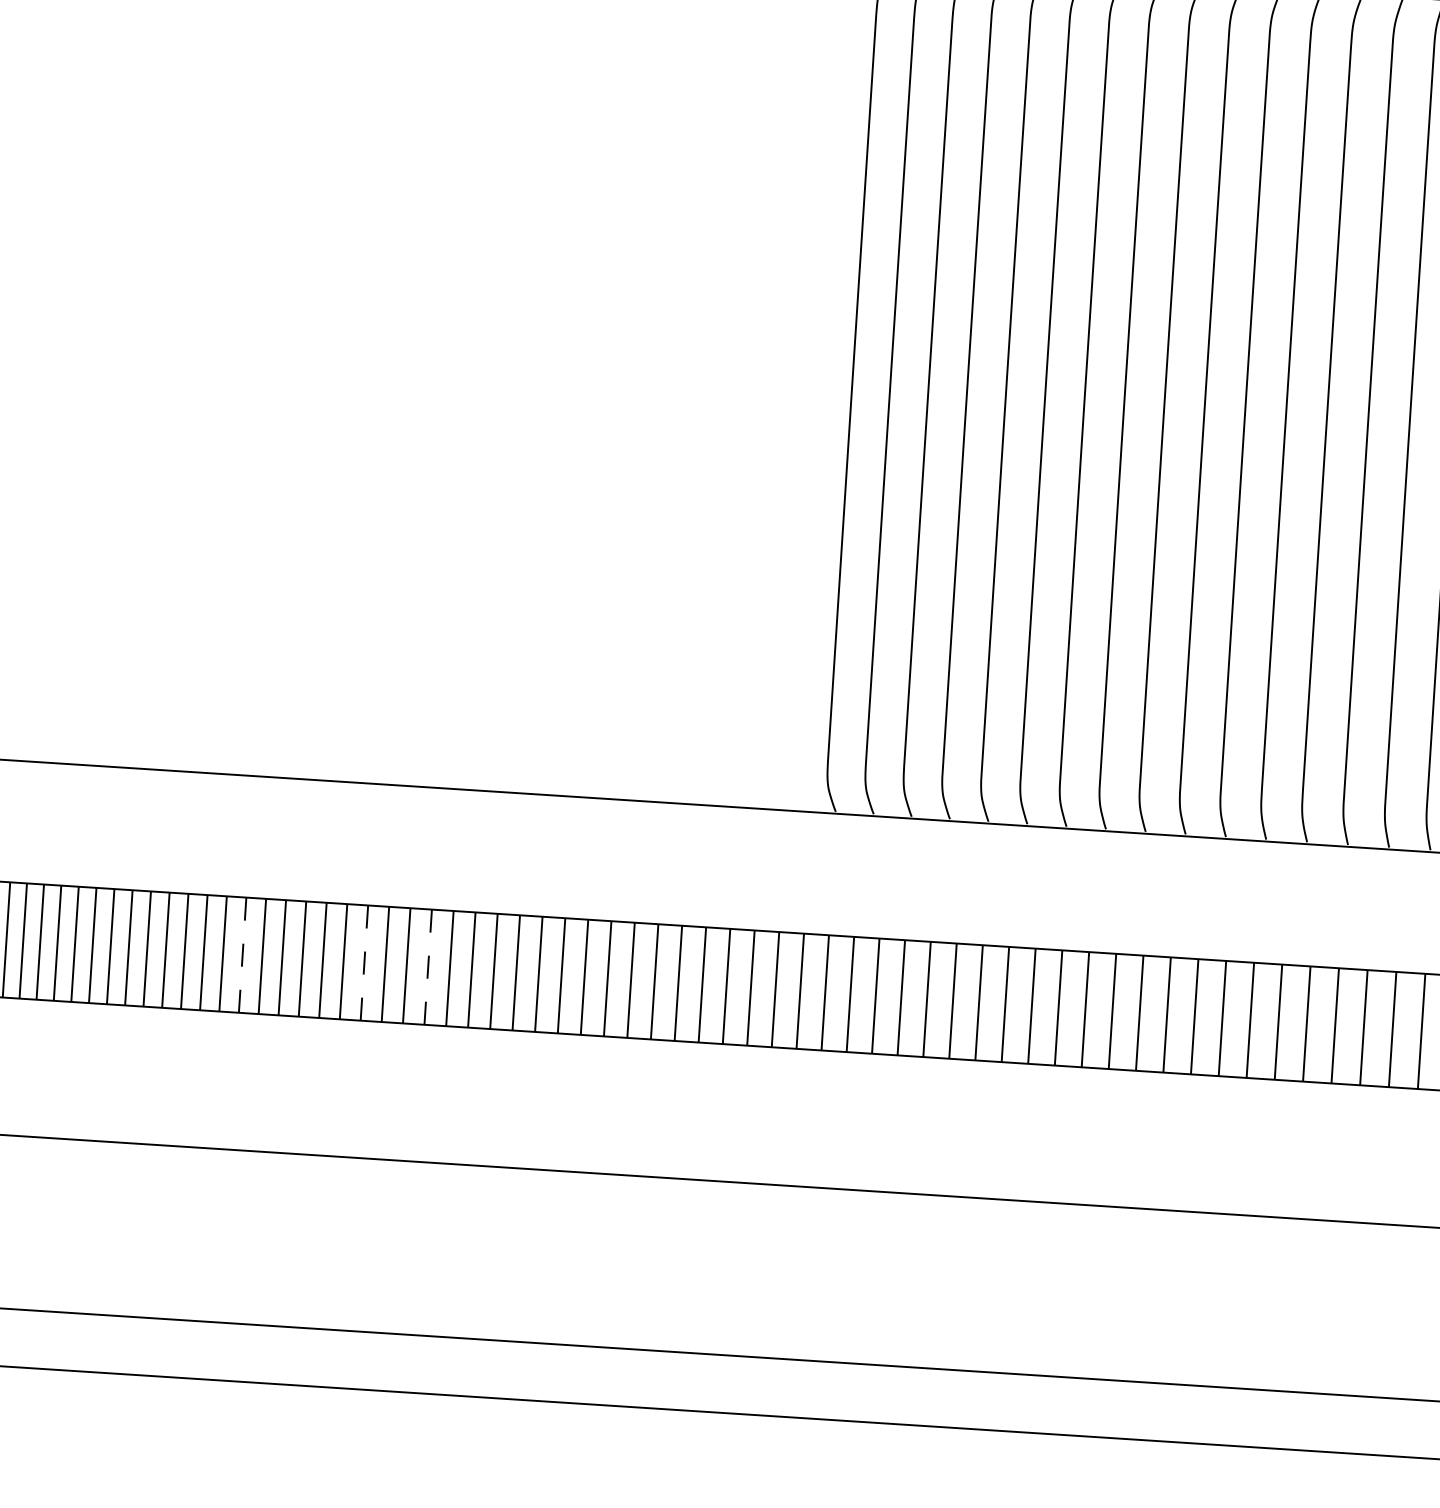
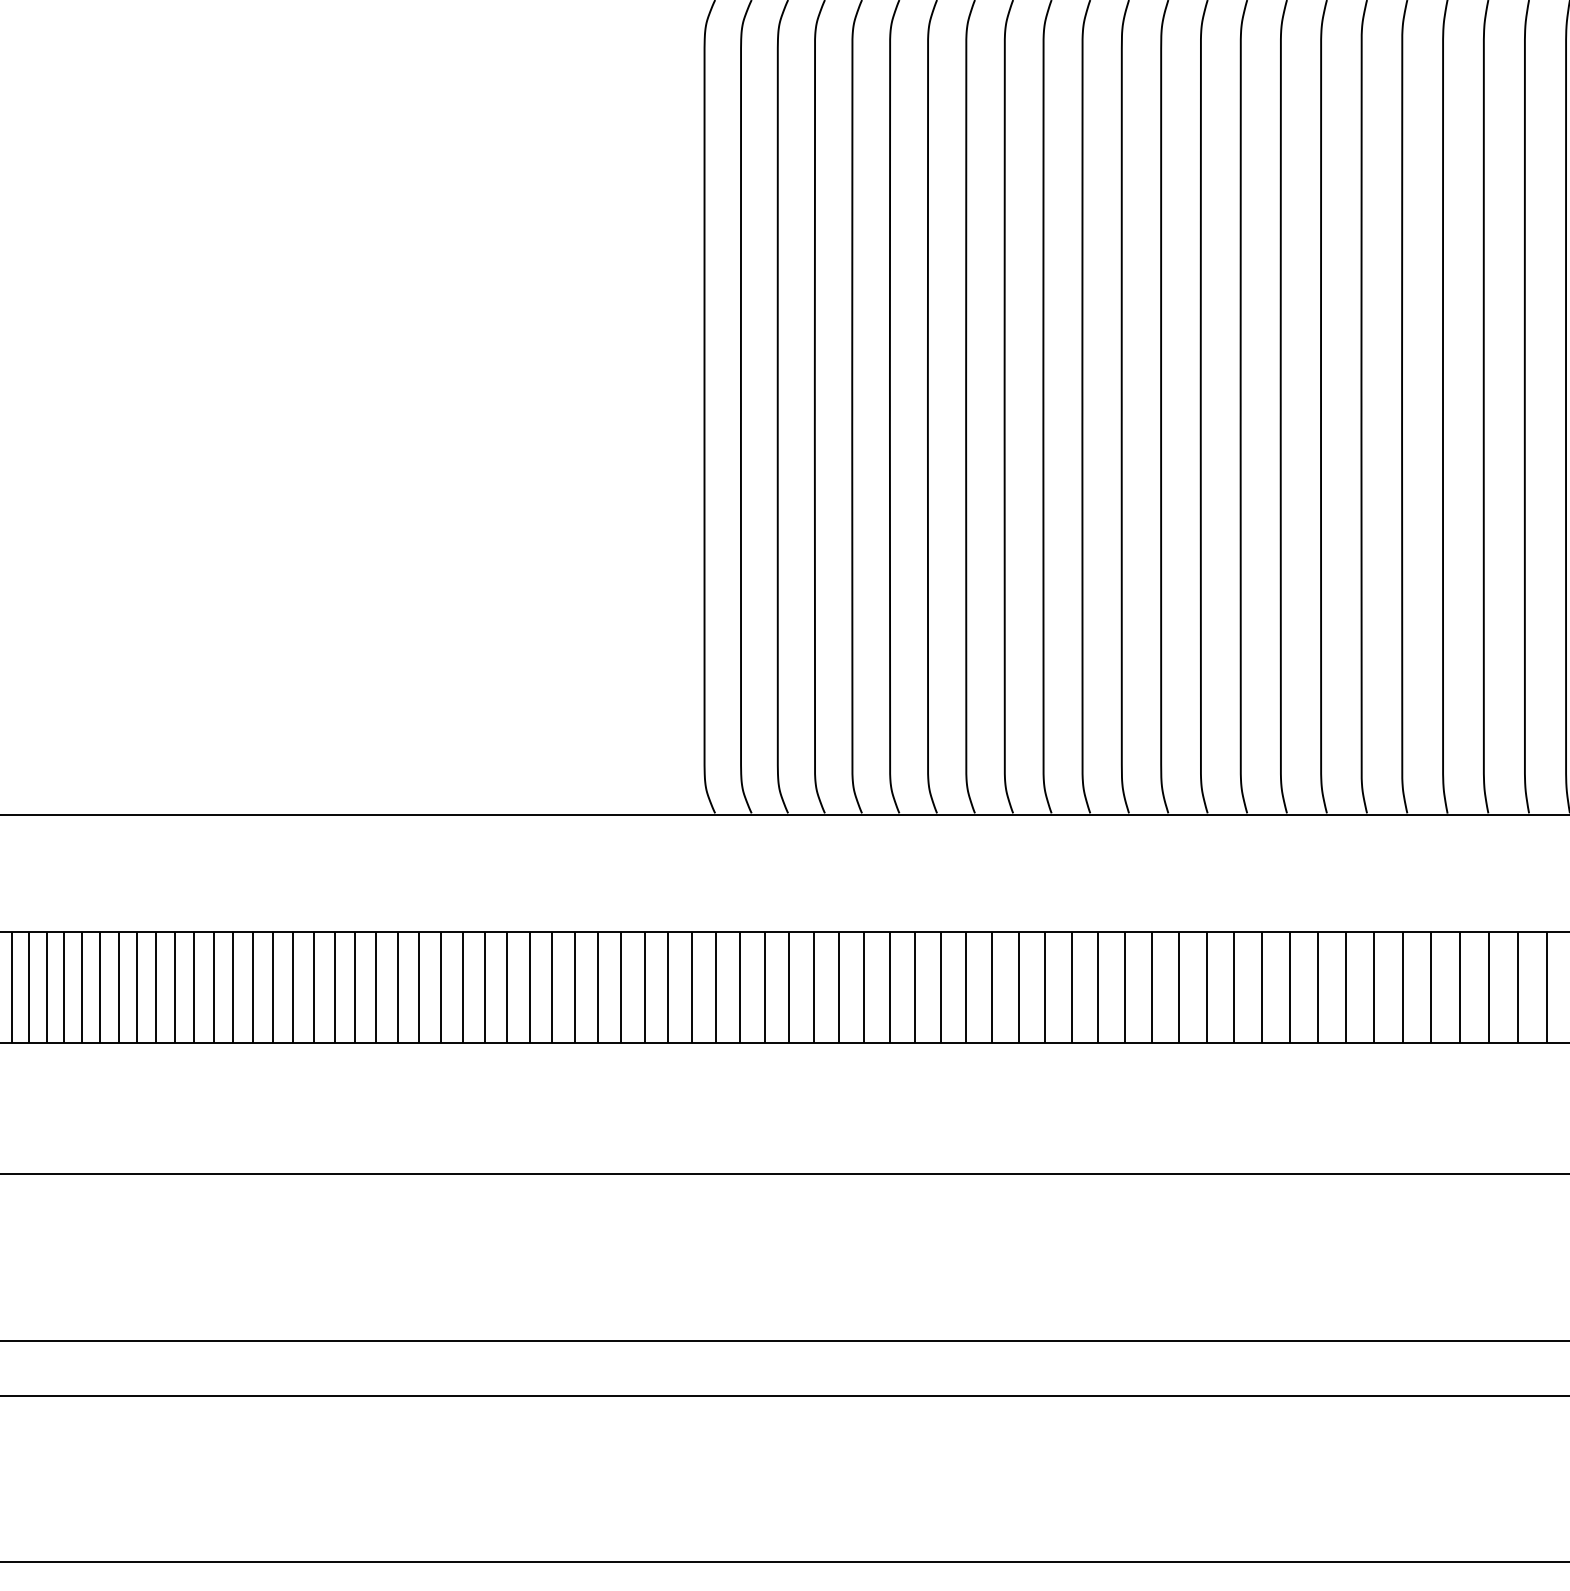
line: (243, 954) -> (156, 986), dashed -> solid
line: (364, 962) -> (273, 986), dashed -> solid
line: (428, 966) -> (334, 986), dashed -> solid

